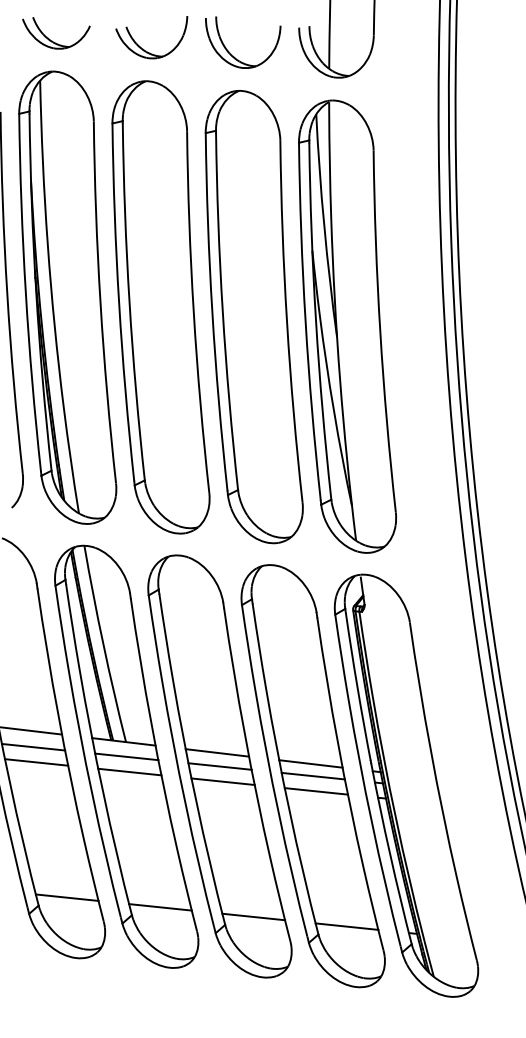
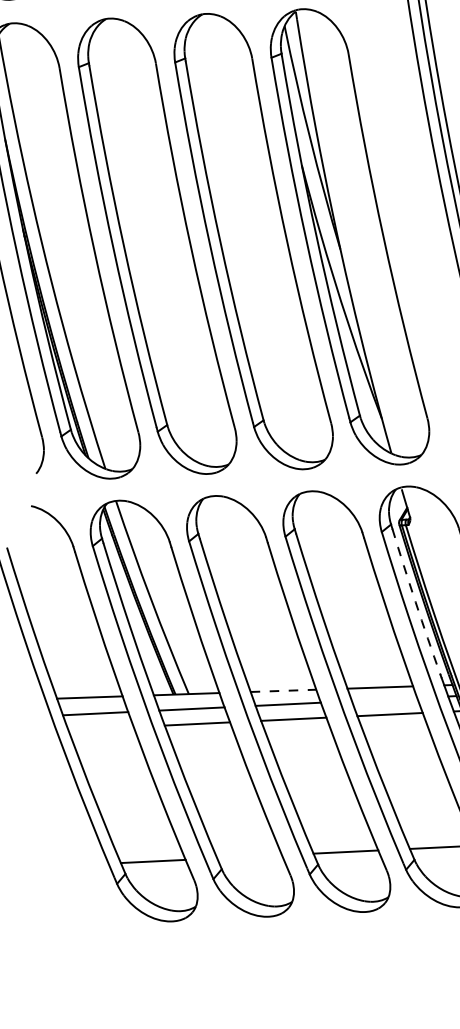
arc: (357, 687) -> (415, 602), solid -> dashed
line: (217, 752) -> (283, 690), solid -> dashed
line: (36, 762) -> (101, 728), removed
line: (312, 775) -> (383, 699), removed
line: (160, 907) -> (249, 856), removed

